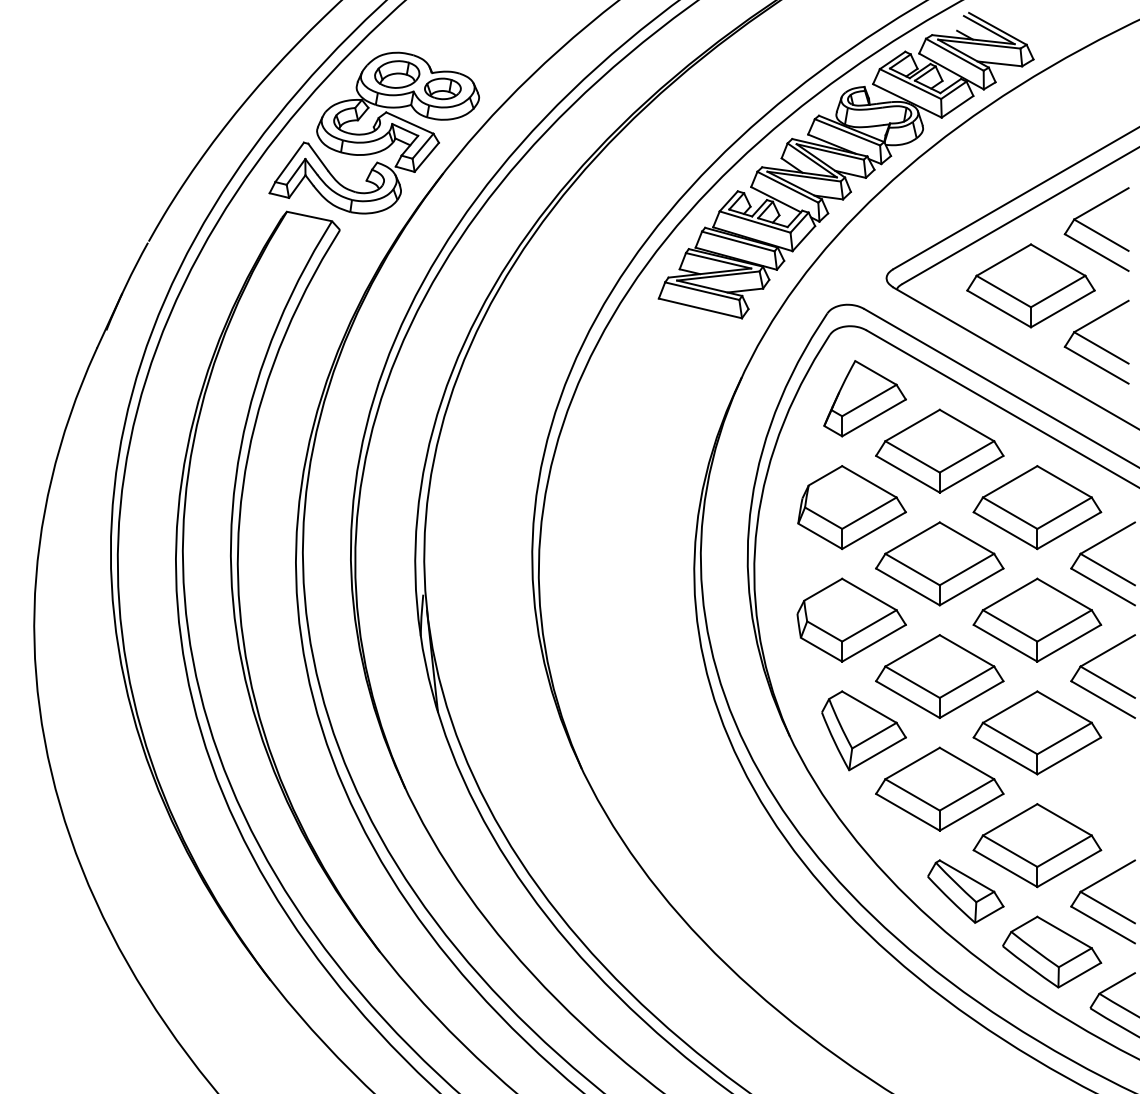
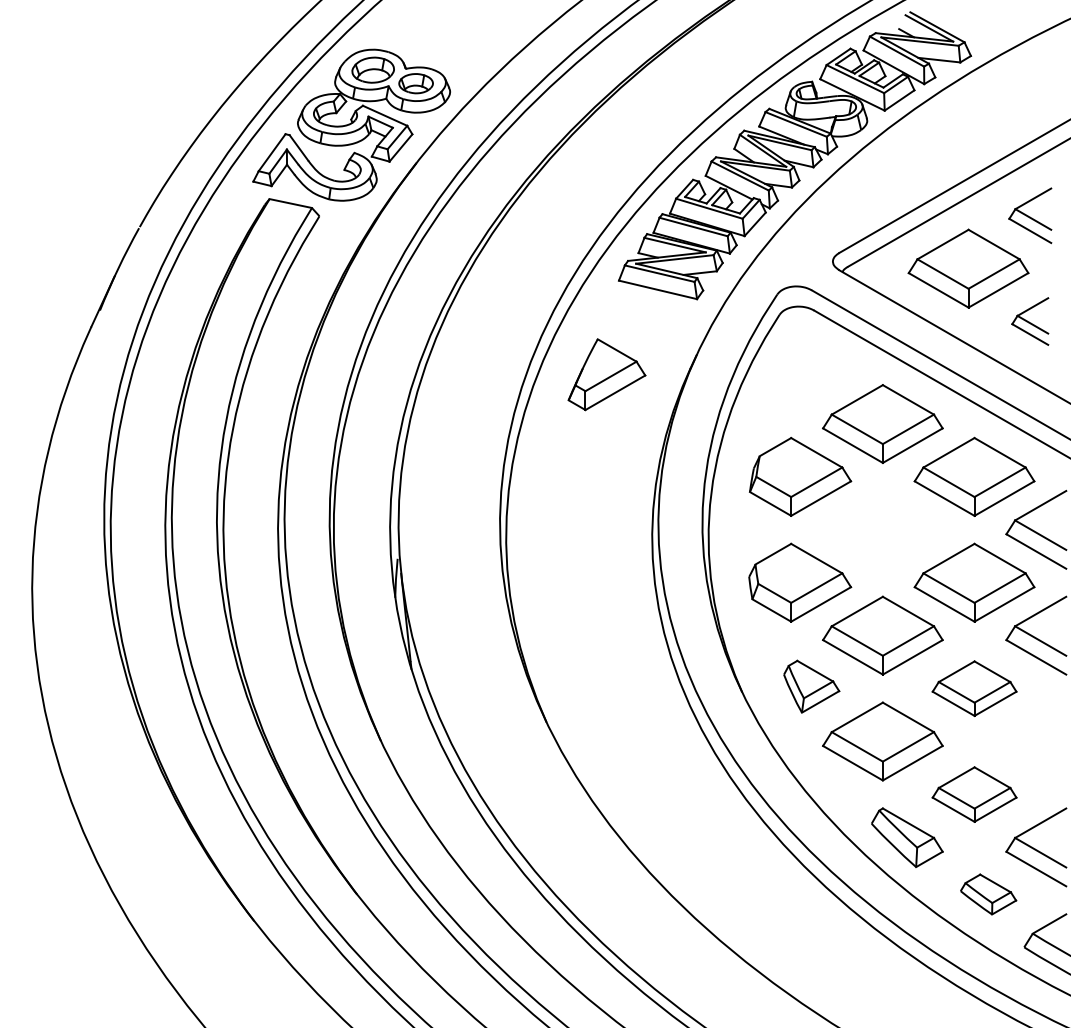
part: (1096, 229) -> (1030, 215), size x0.7
part: (1096, 341) -> (1030, 320), size x0.6
part: (864, 398) -> (606, 374), moved
part: (939, 563) -> (882, 529), removed
part: (863, 730) -> (811, 686), size x0.7
part: (1037, 732) -> (974, 688), size x0.7
part: (1037, 845) -> (974, 794), size x0.7
part: (1052, 951) -> (988, 893), size x0.6

